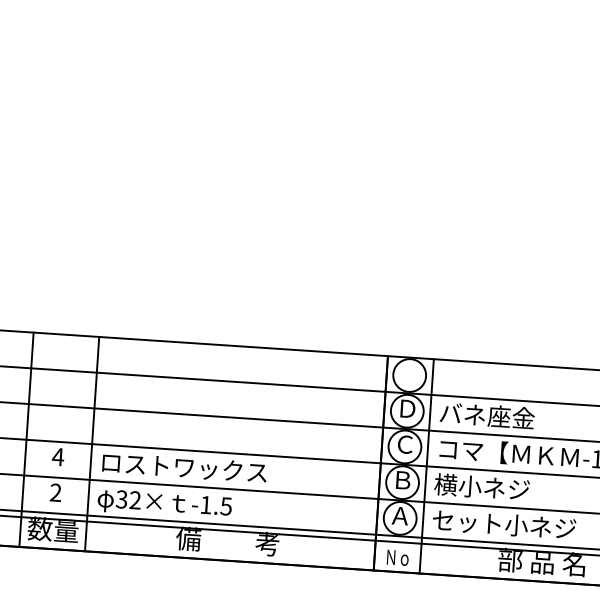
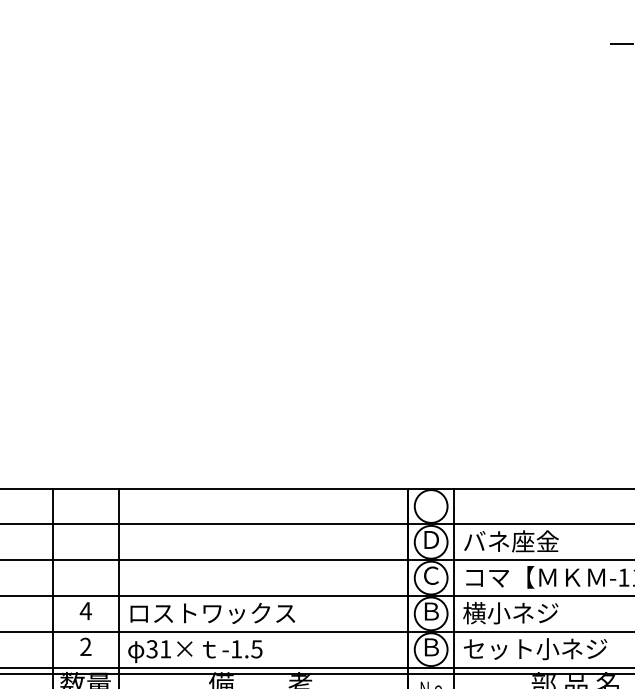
text: (135, 500) -> (165, 649), 32× -> 31×
text: (400, 516) -> (431, 647), Ａ -> Ｂ

